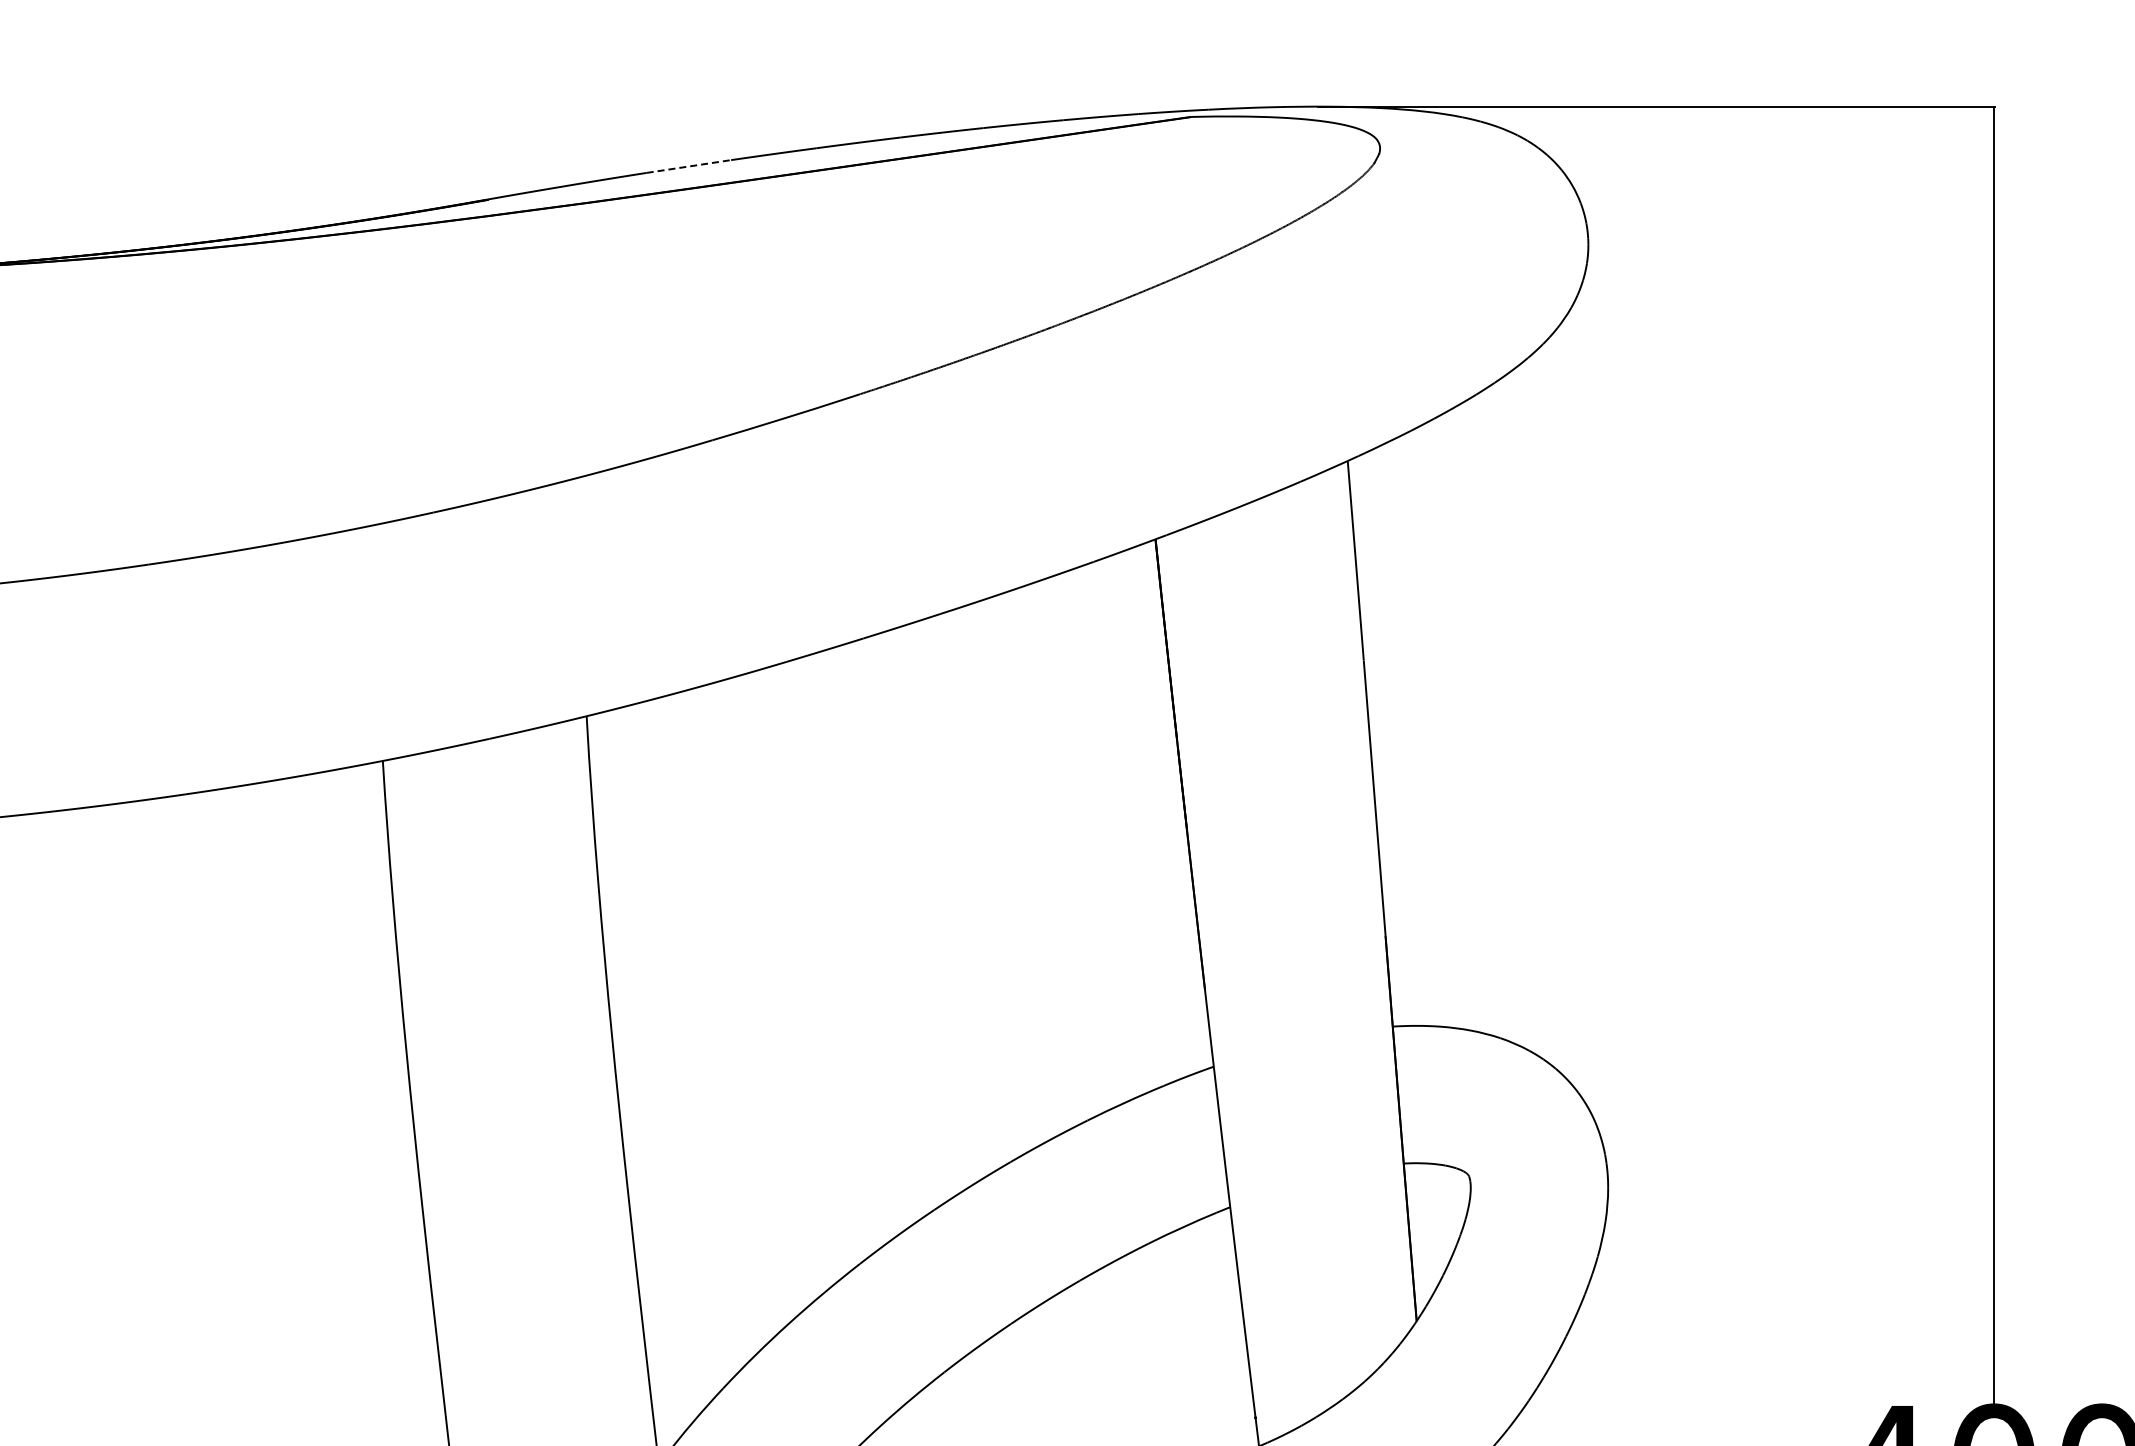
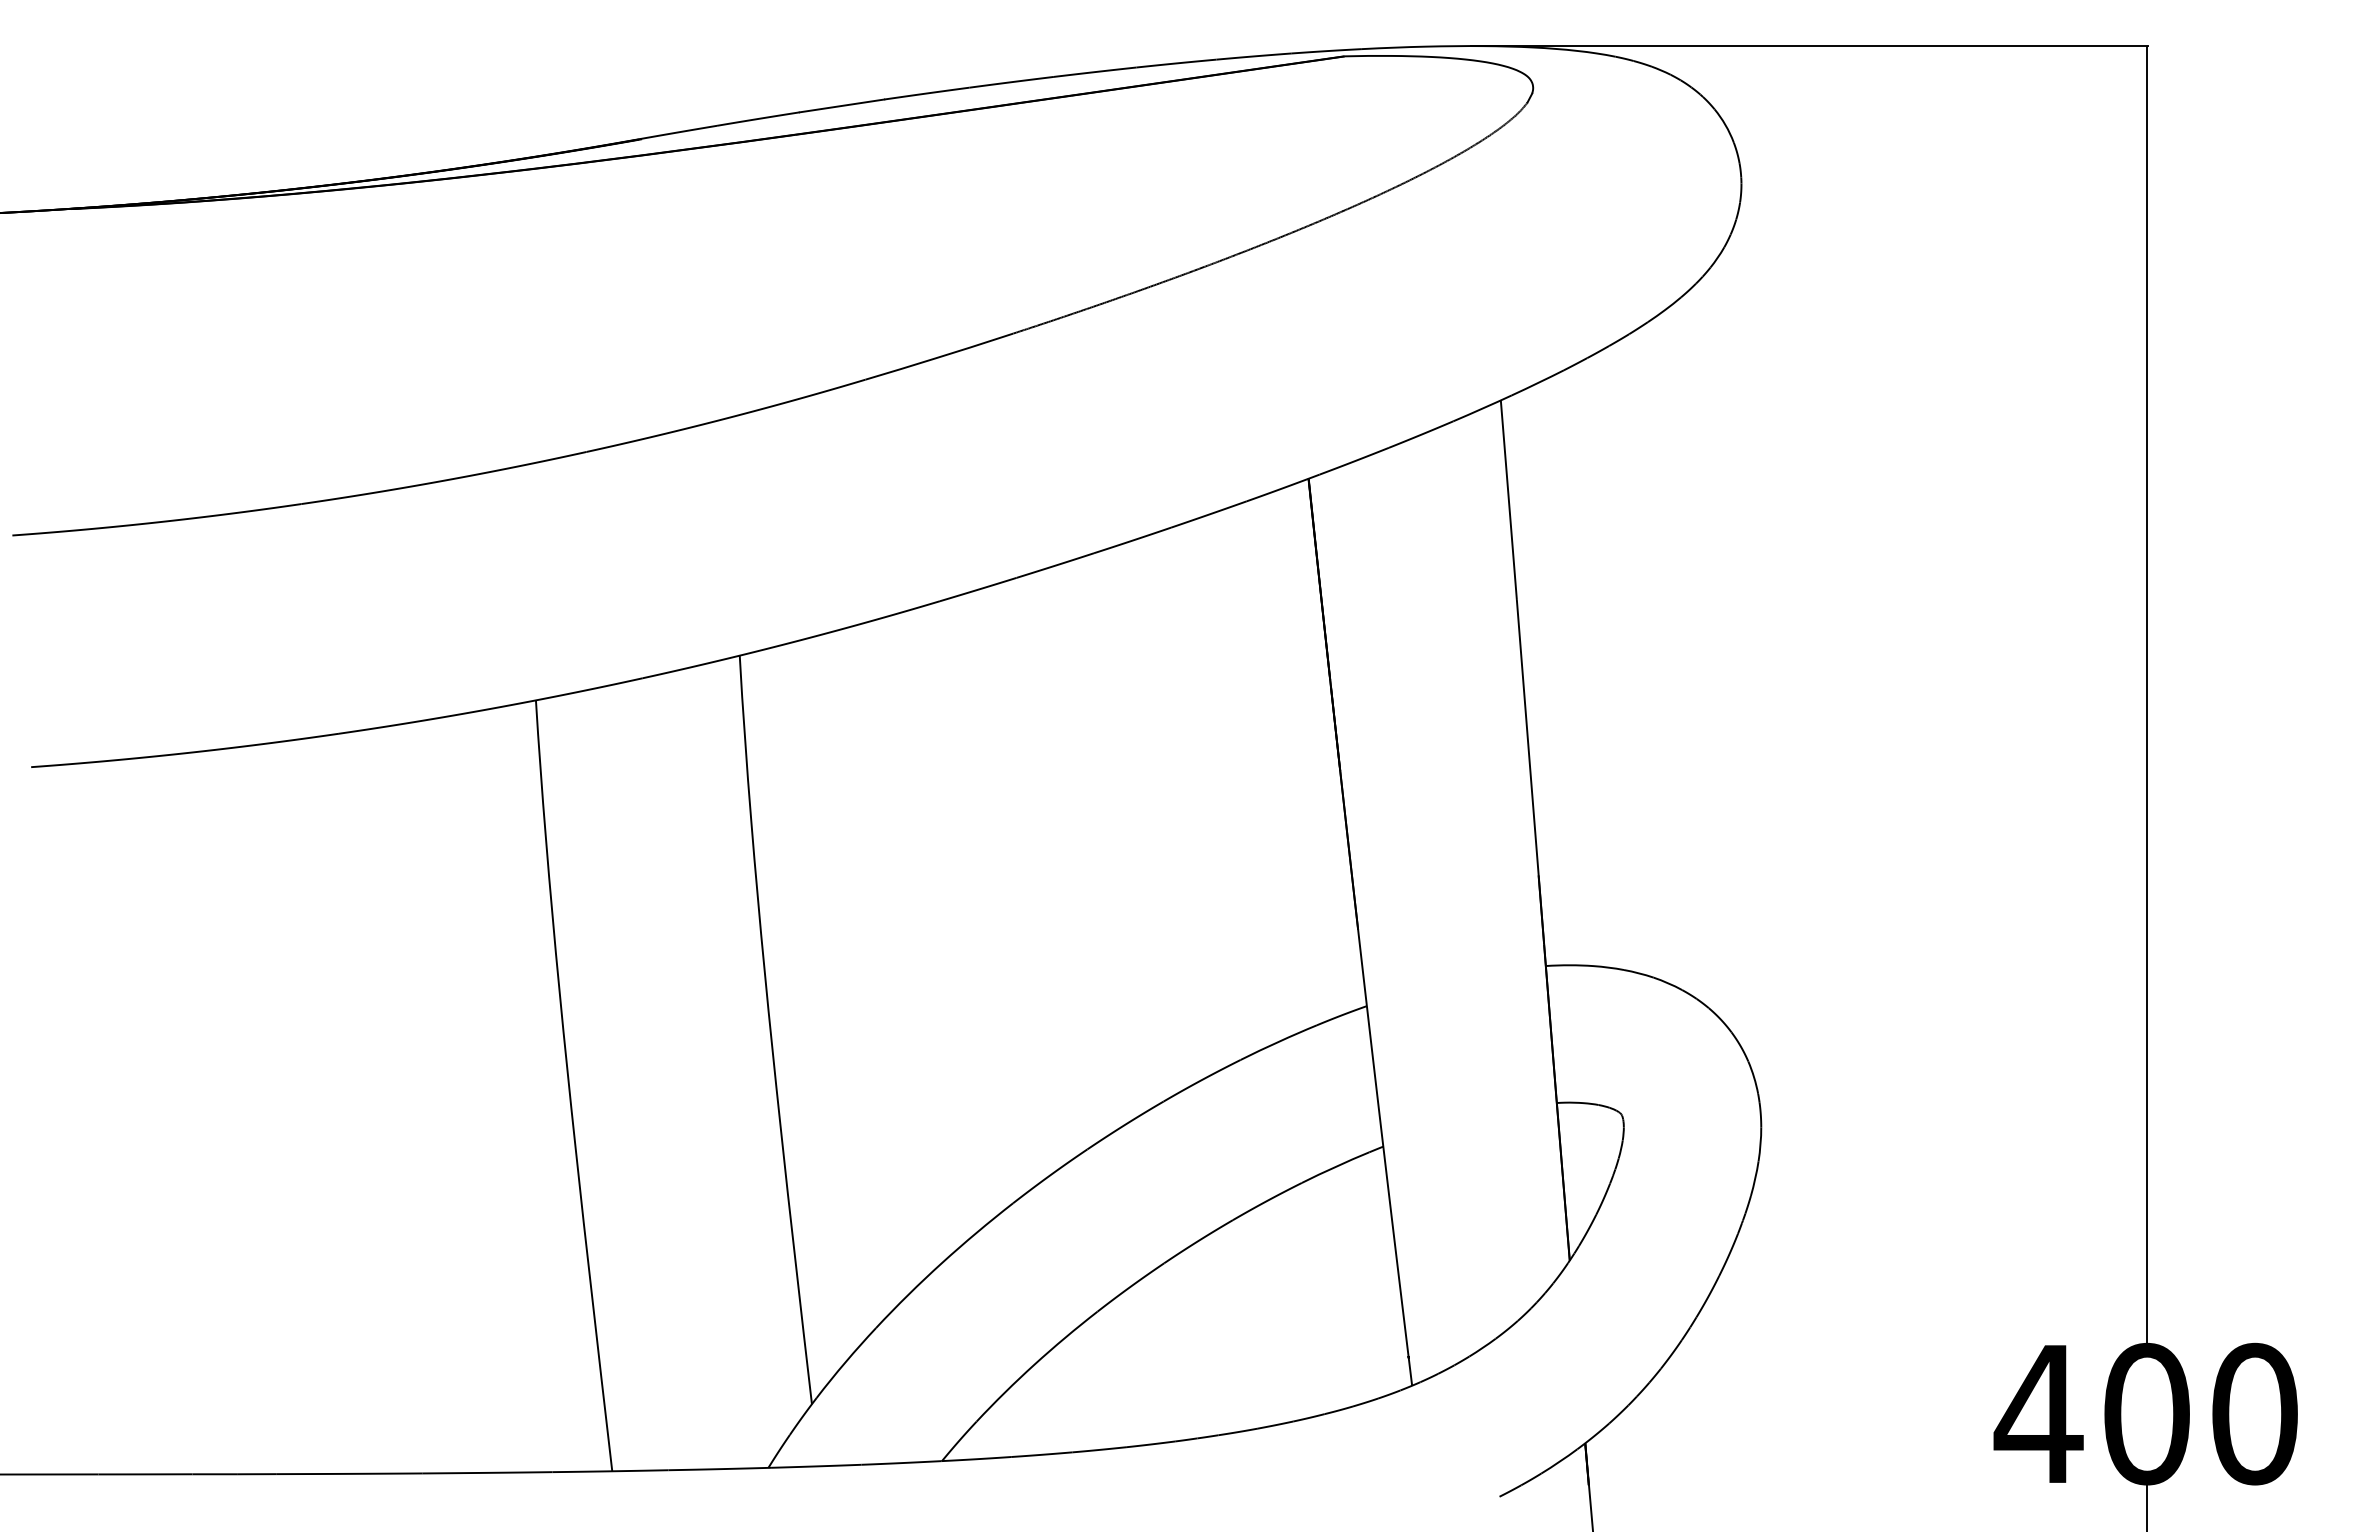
line: (689, 166) -> (842, 105), dashed -> solid

